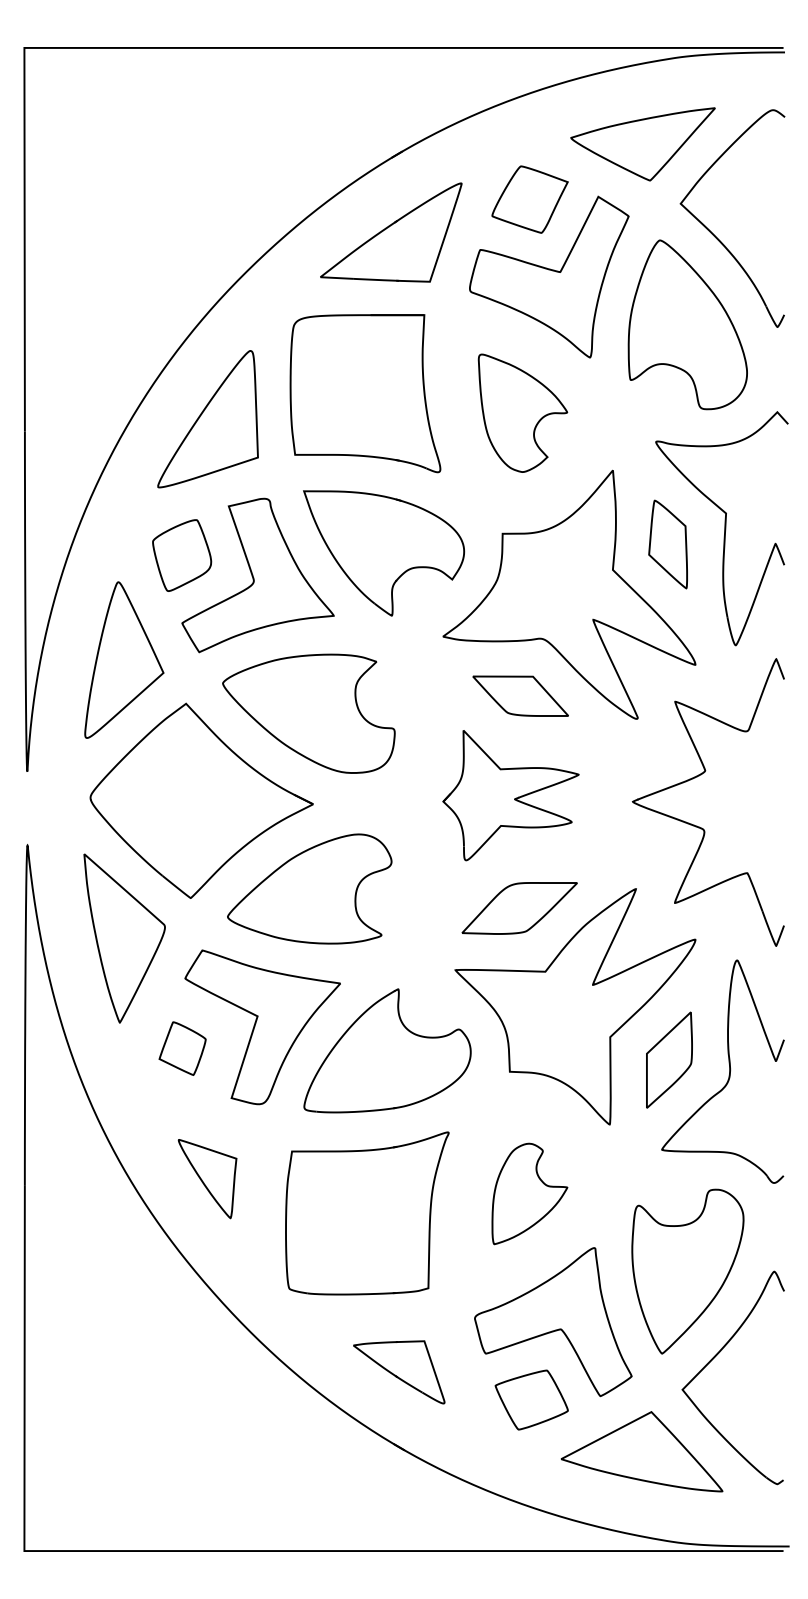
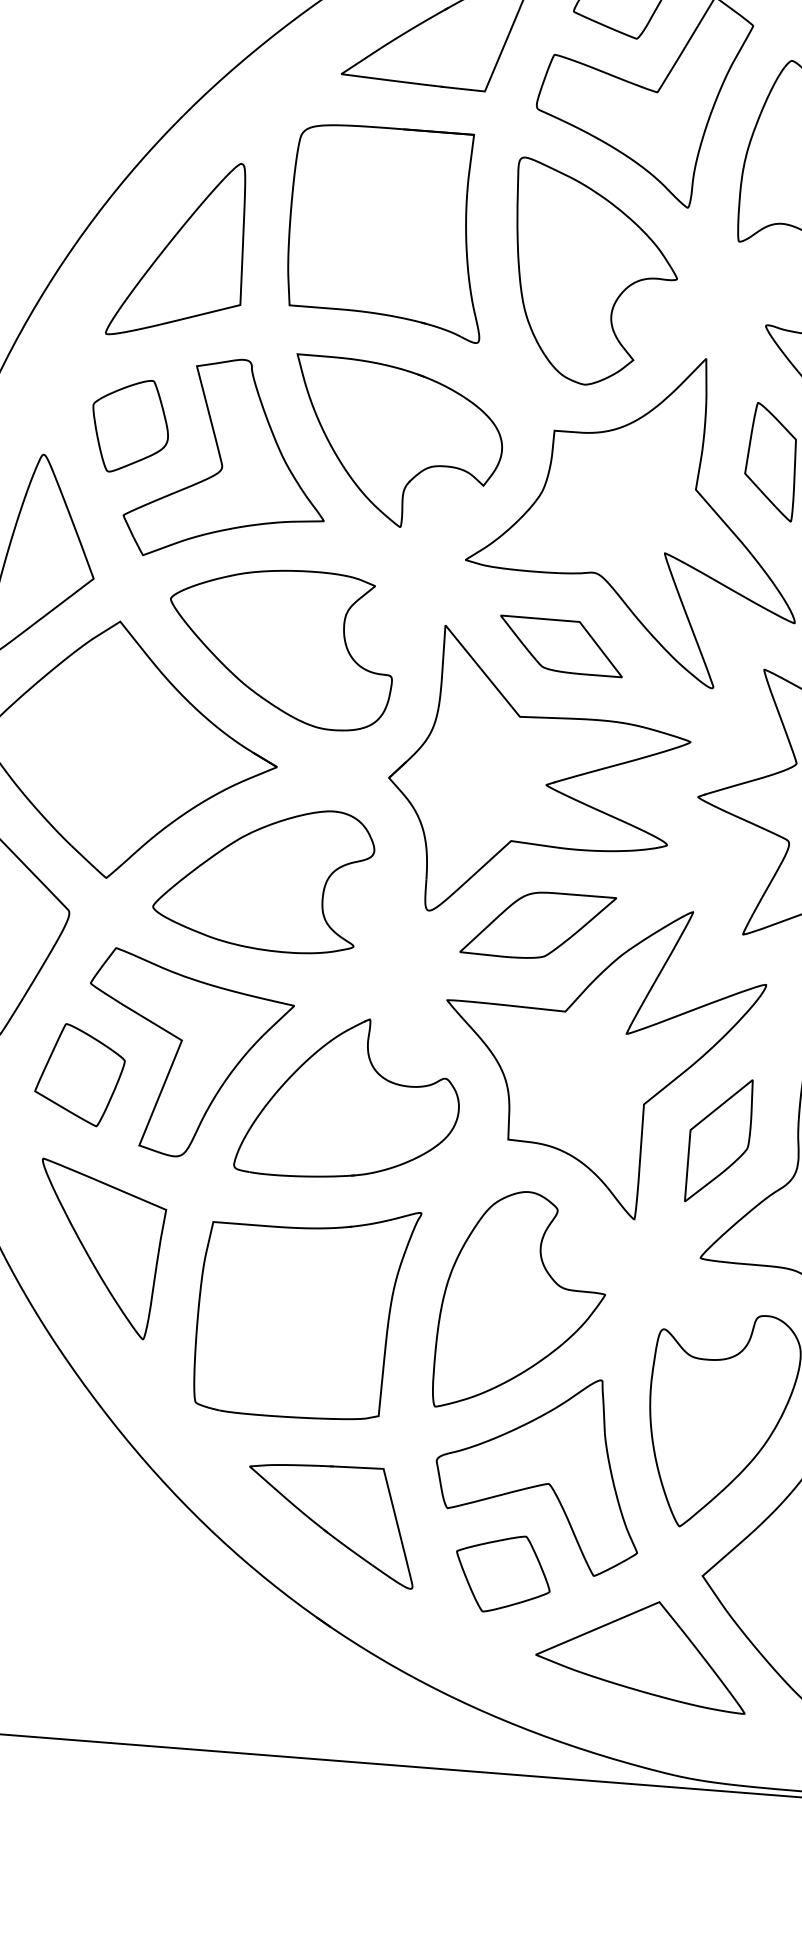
part: (522, 413) -> (593, 274), size x1.43
part: (510, 795) -> (537, 776), size x1.67
part: (182, 1048) -> (79, 1075), size x1.43
part: (207, 1178) -> (99, 1248), size x1.67
part: (529, 1193) -> (521, 1301), size x1.67
part: (398, 1372) -> (330, 1523), size x1.43

